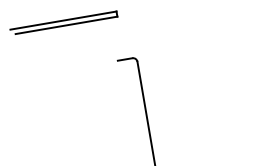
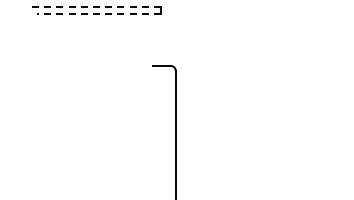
line: (63, 20) -> (96, 7), solid -> dashed
line: (66, 25) -> (98, 13), solid -> dashed

